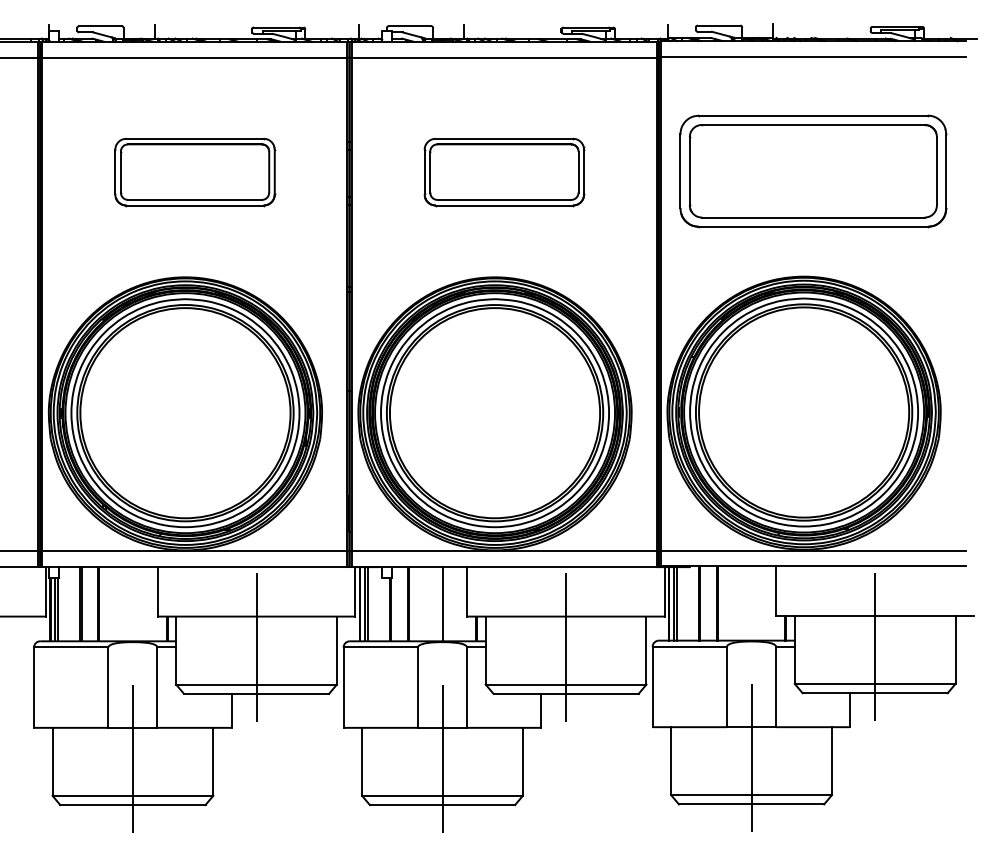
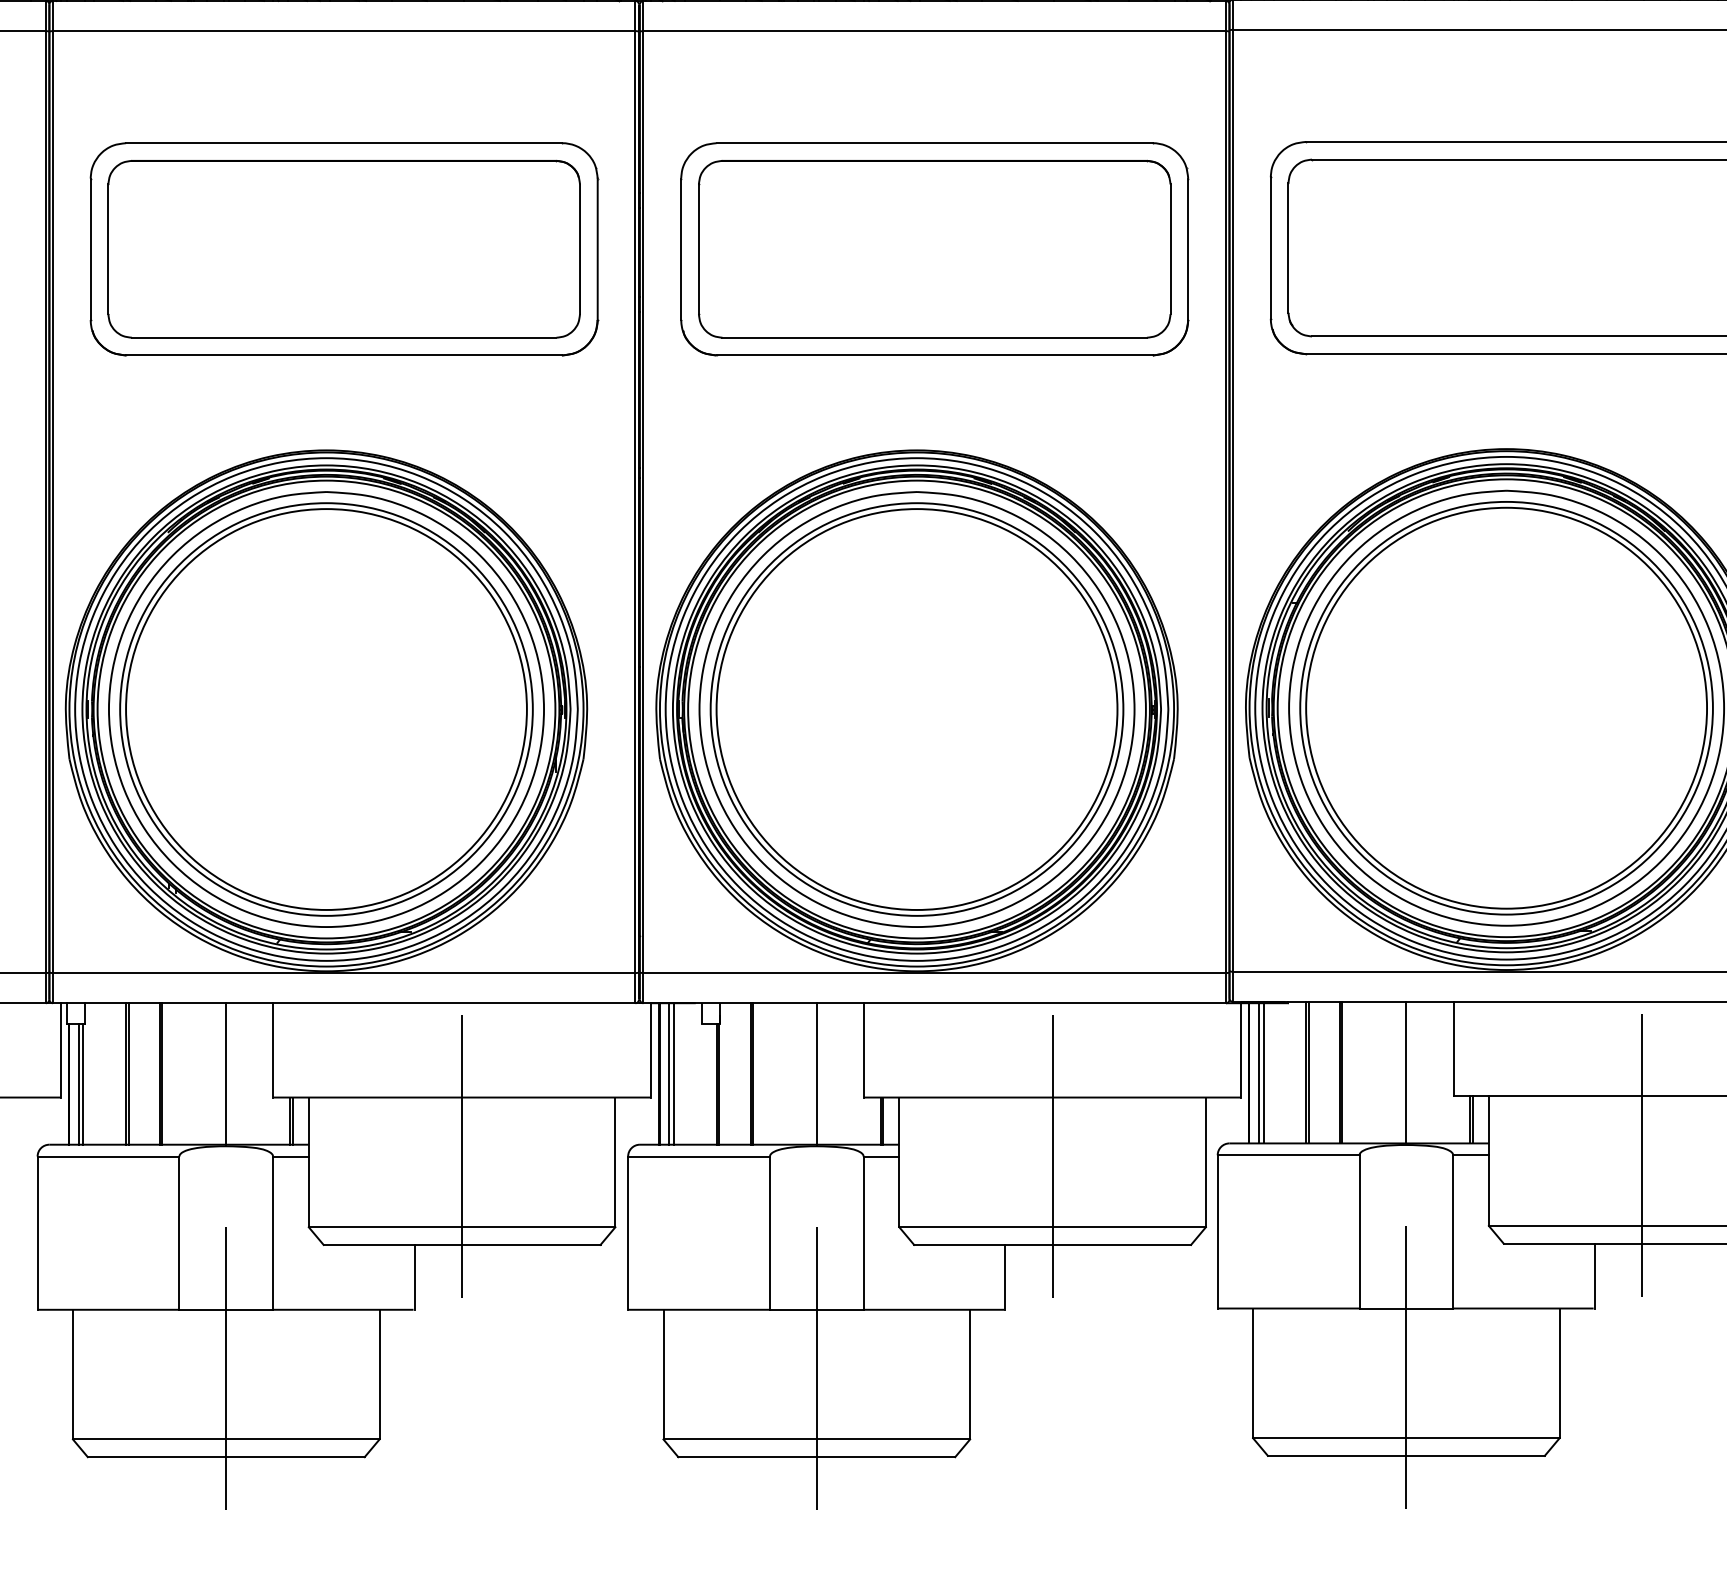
part: (195, 172) -> (345, 250), size x1.67
part: (504, 172) -> (935, 250), size x1.67
line: (751, 603) -> (1406, 1072), added
line: (132, 604) -> (225, 1074), added

